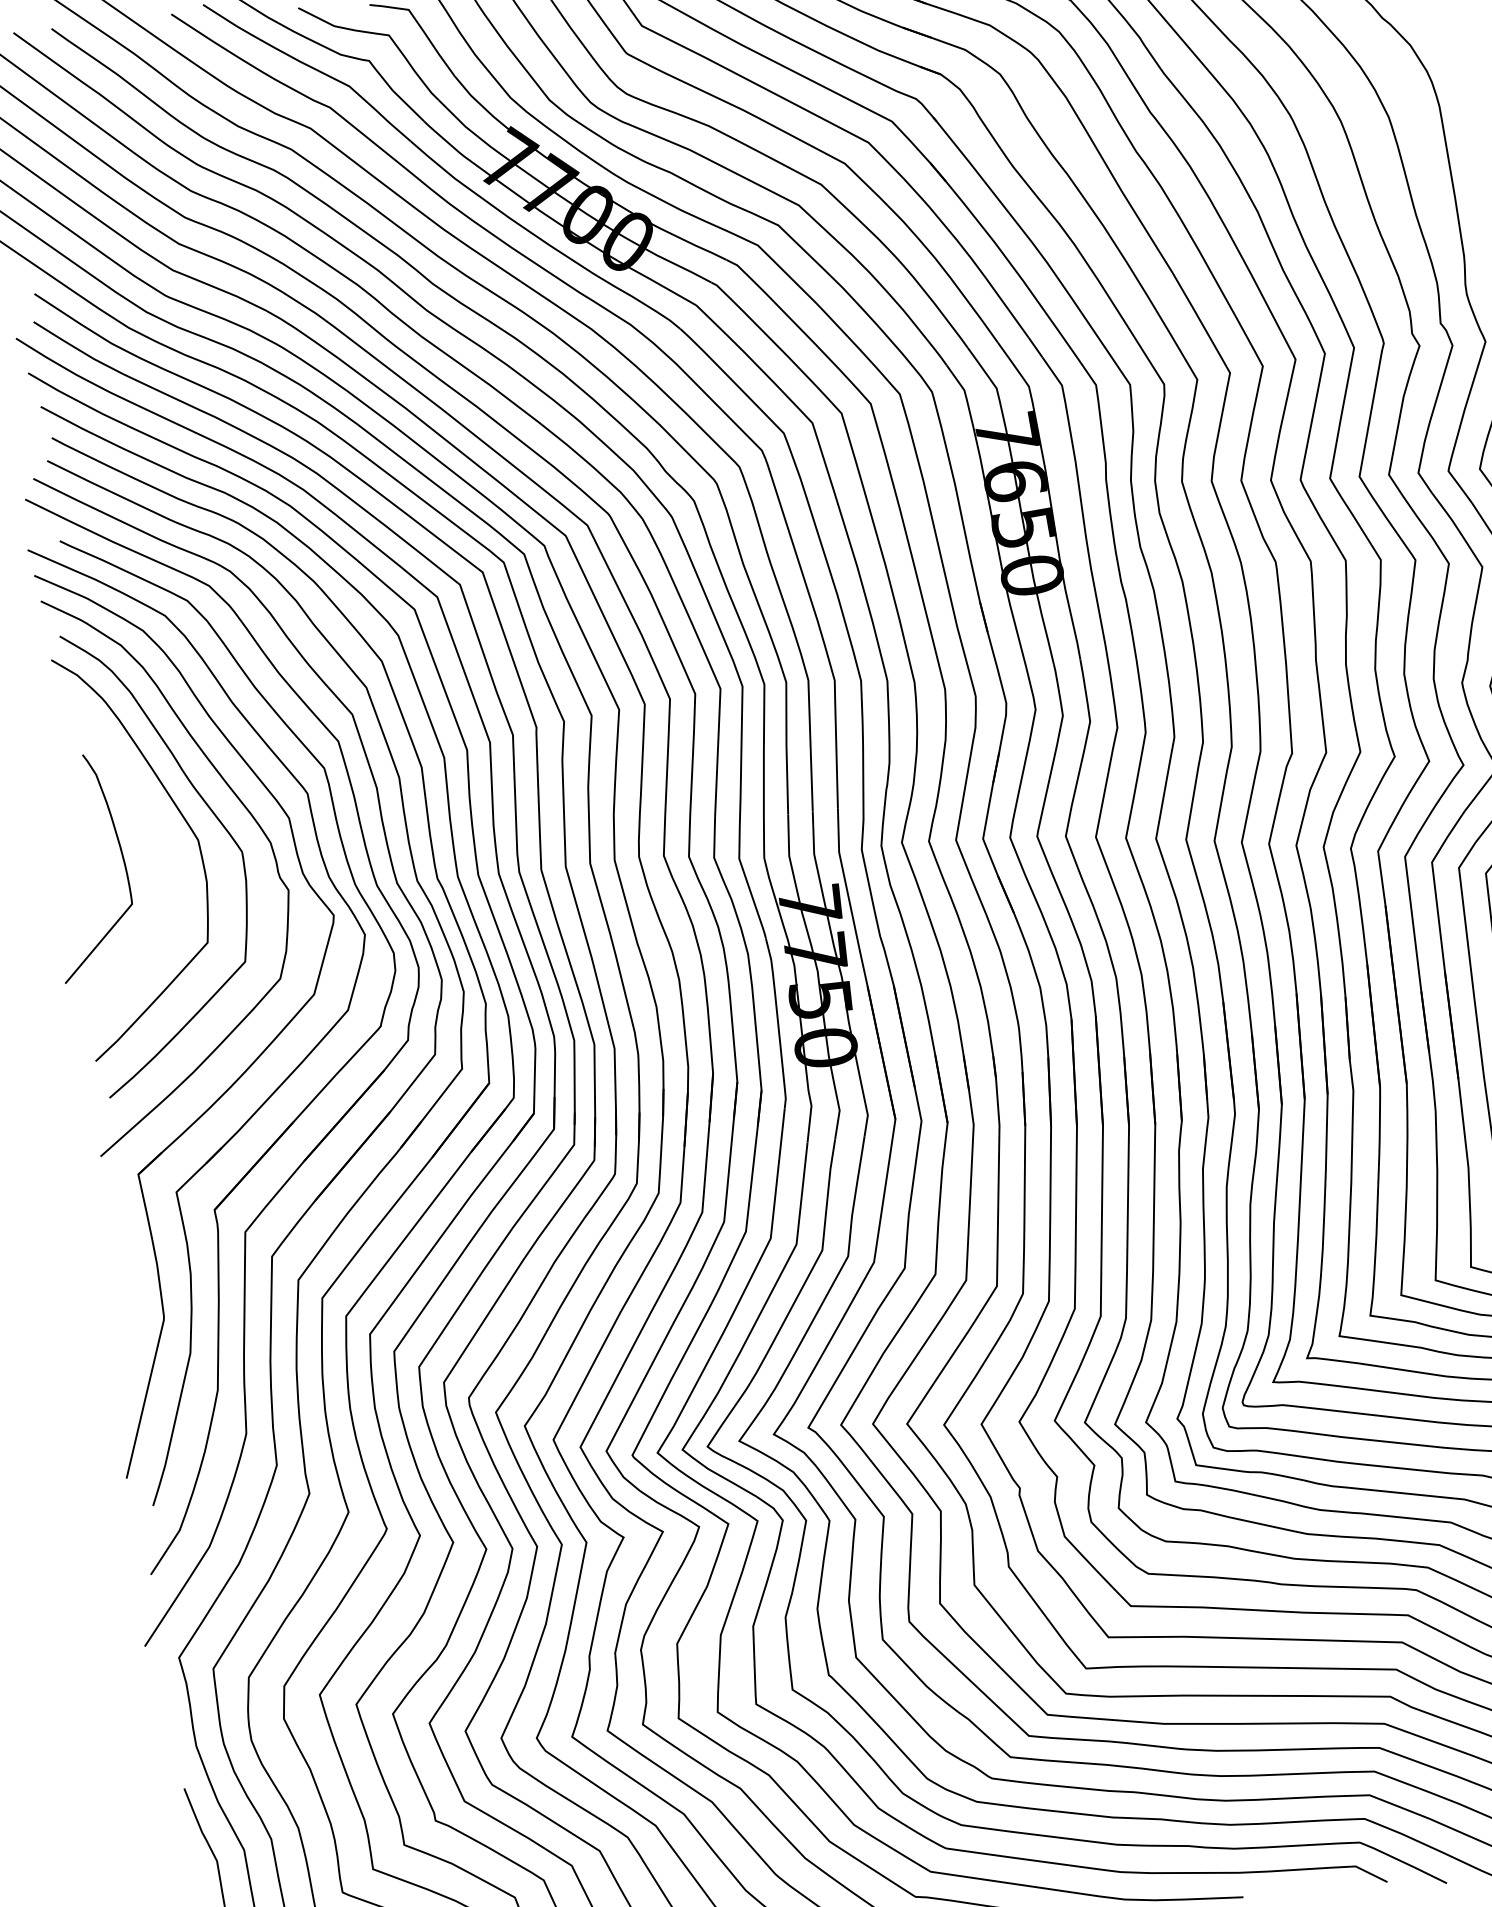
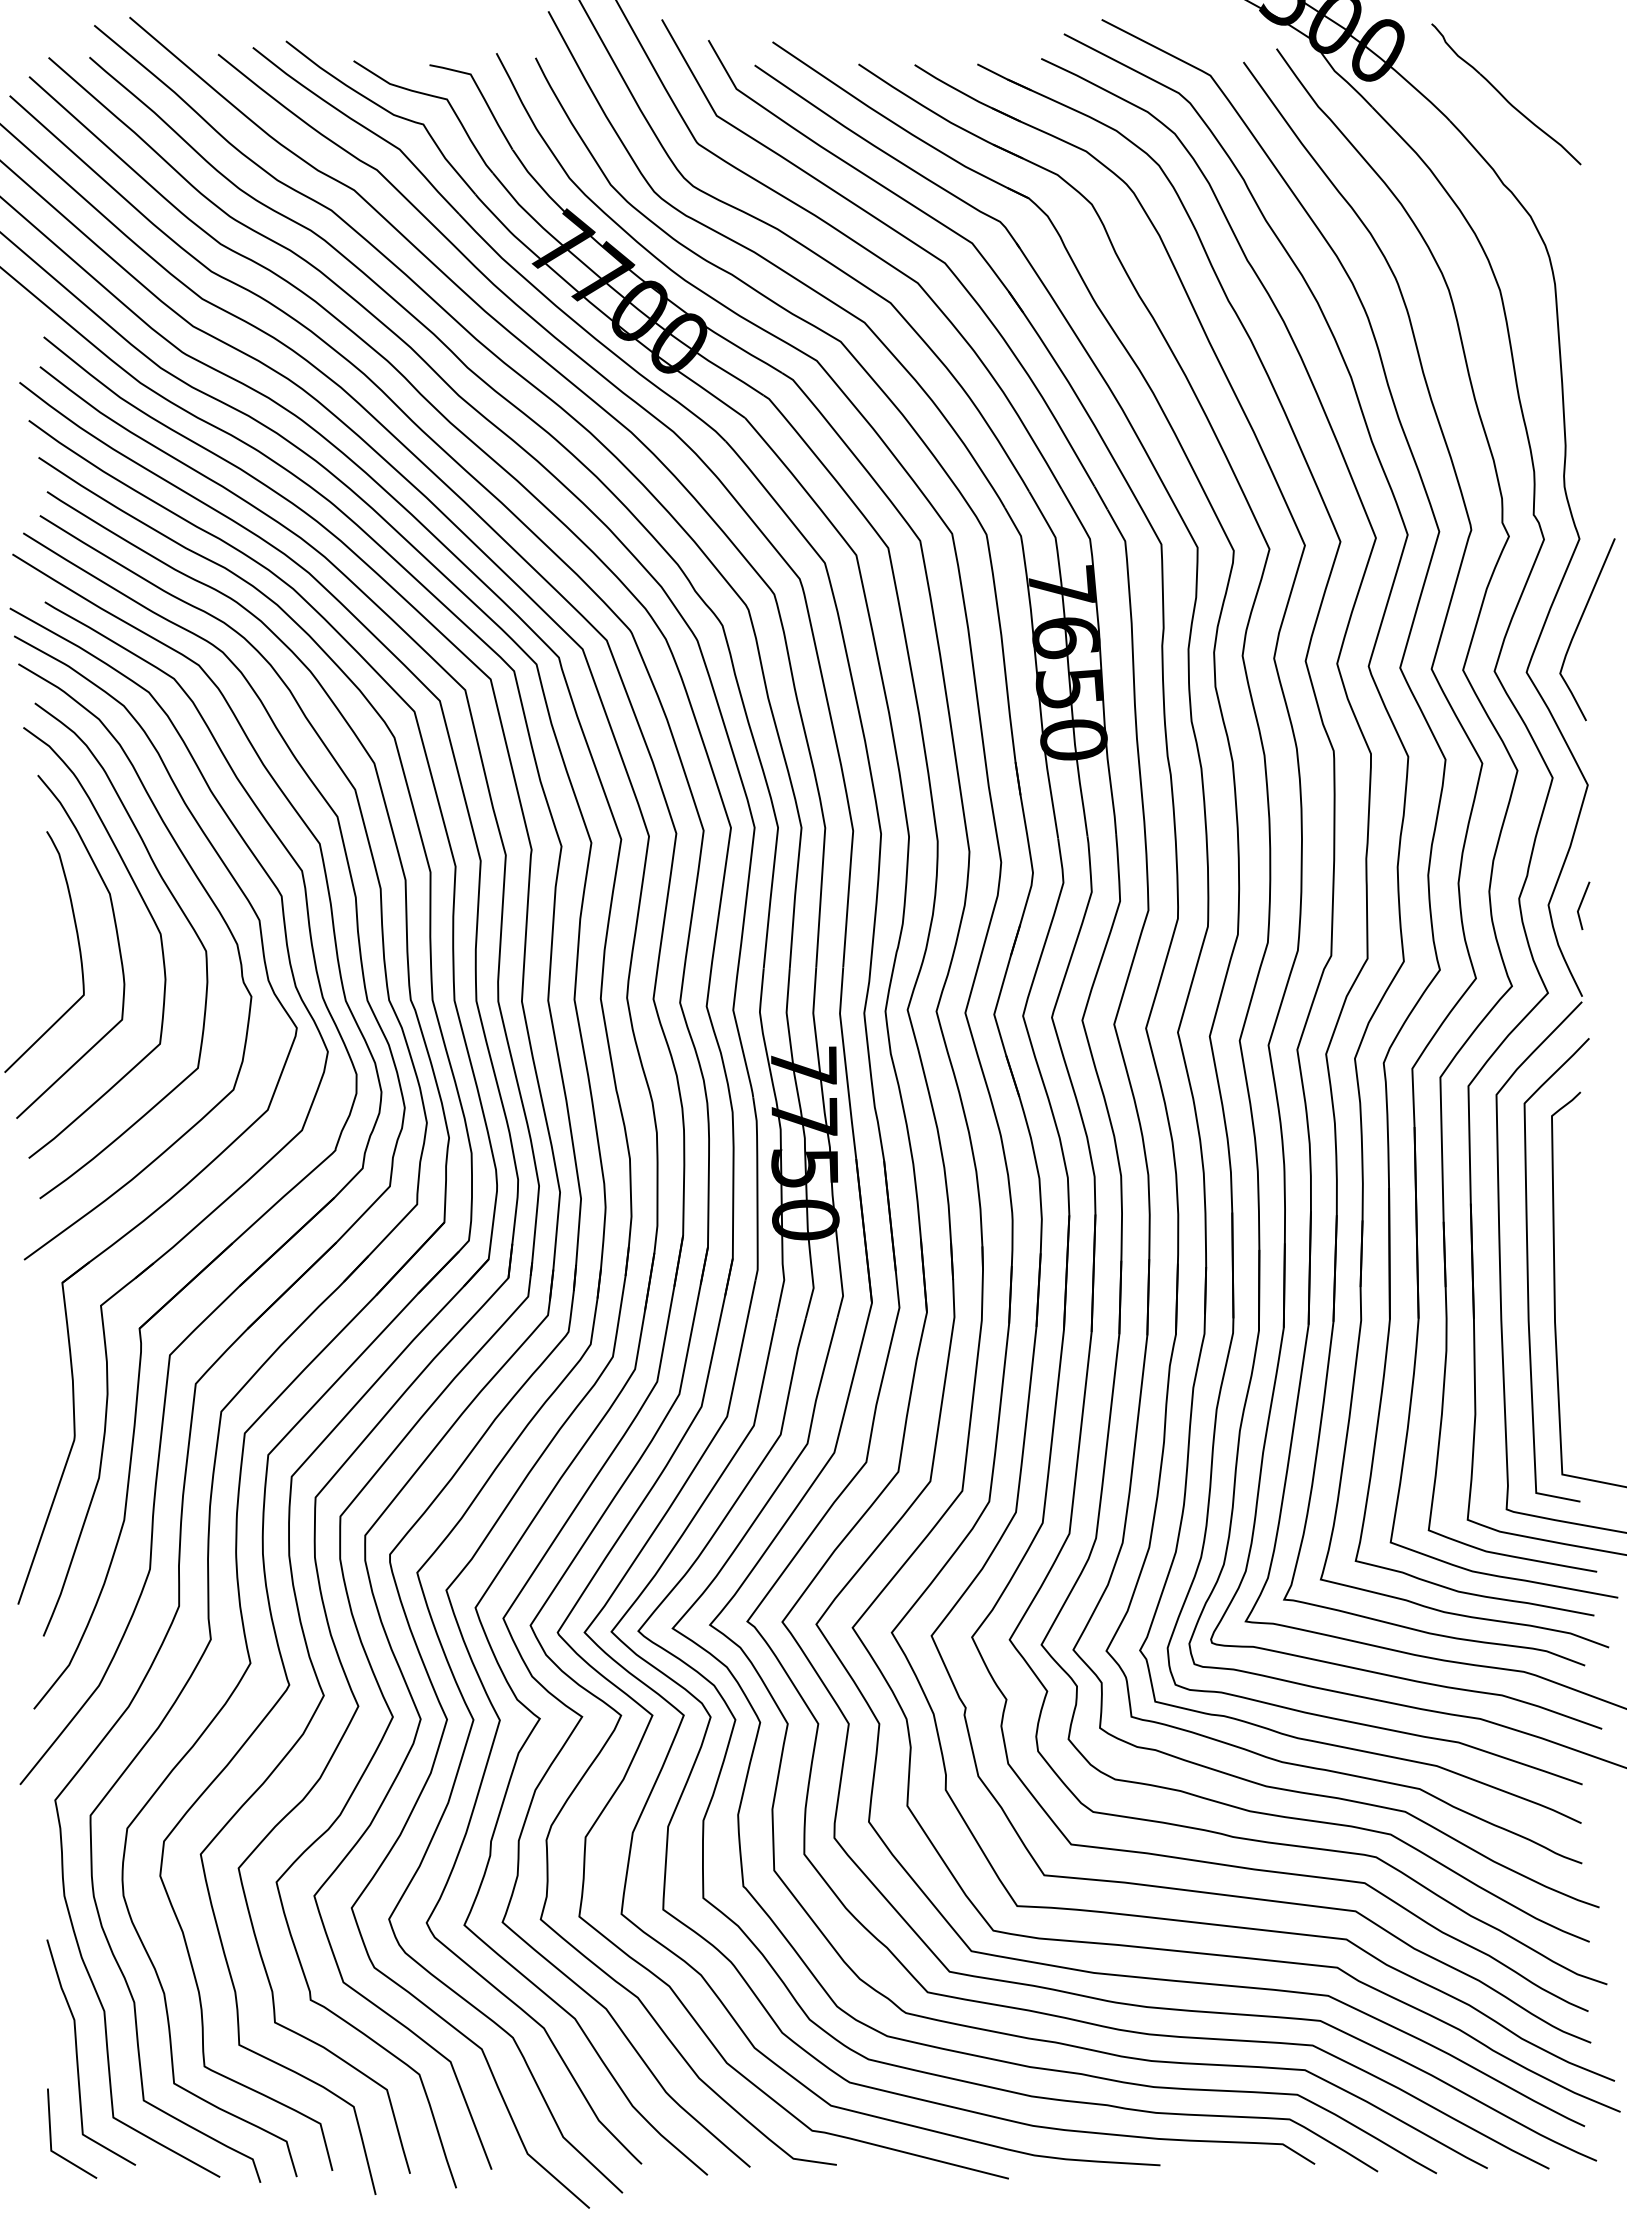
curve: (157, 846) -> (116, 936), added

